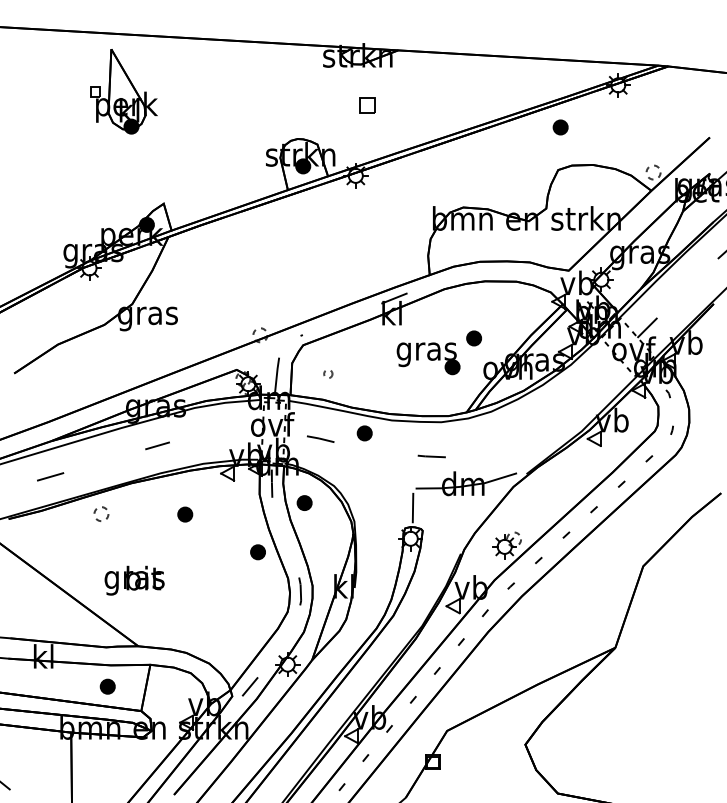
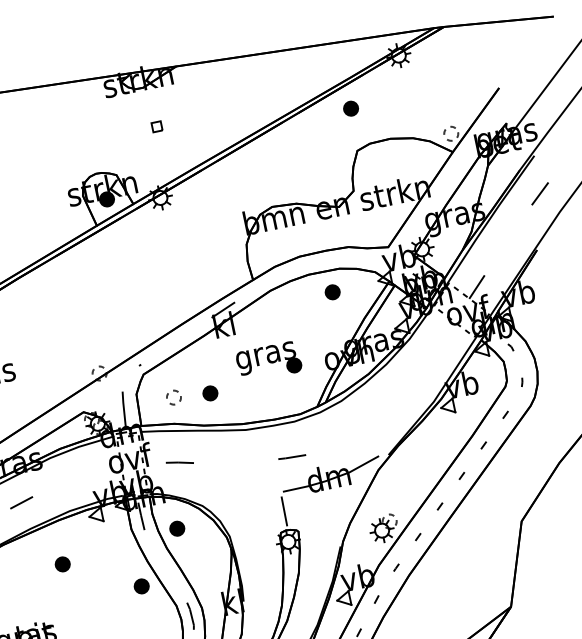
part: (366, 105) -> (156, 126), size x0.62
part: (473, 338) -> (332, 292), moved
part: (328, 373) -> (174, 396), size x1.67
part: (364, 433) -> (210, 393), moved

